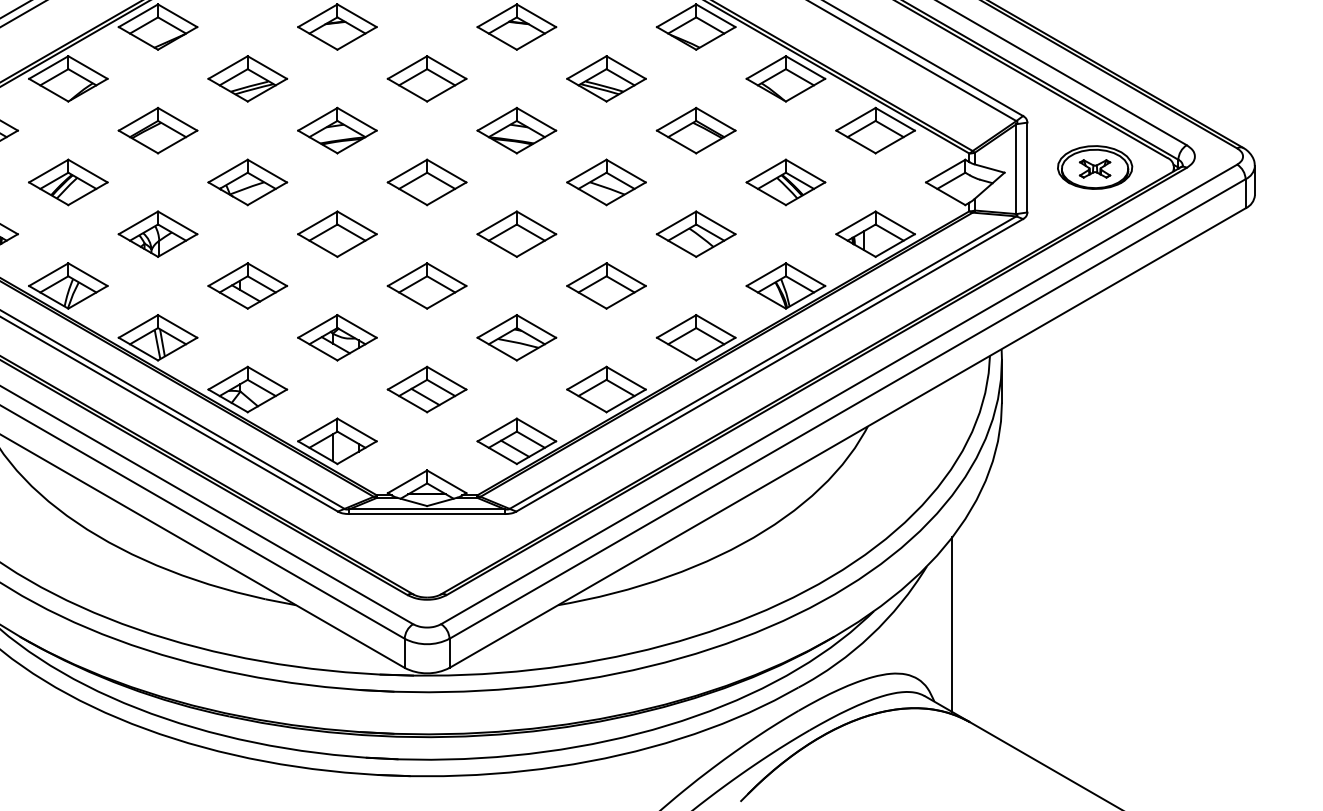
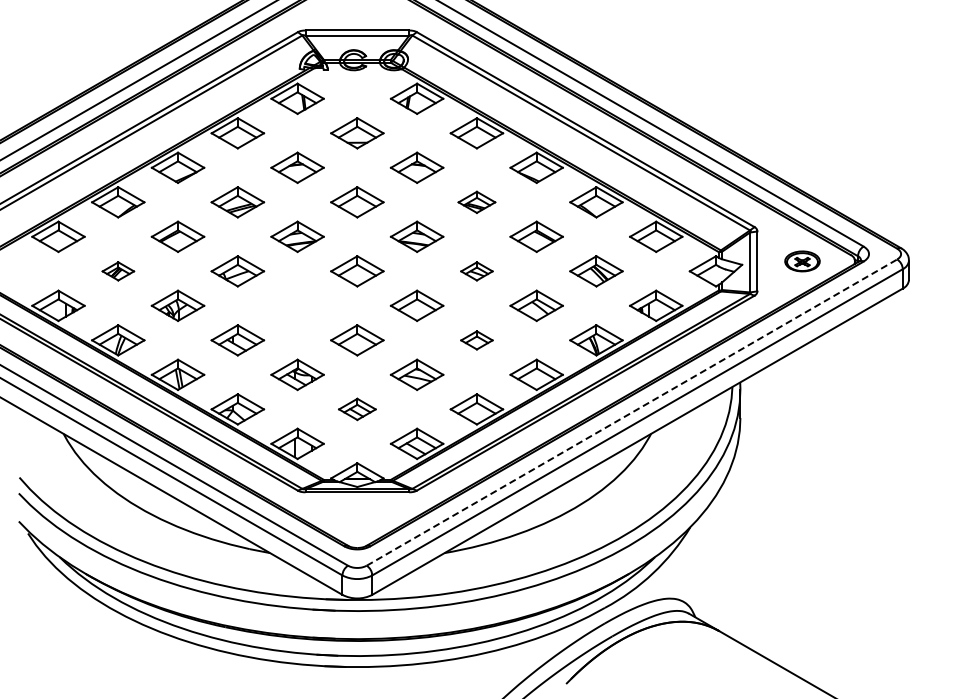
part: (605, 79) -> (476, 202), size x0.7
part: (1095, 167) -> (802, 261), size x0.7
part: (68, 182) -> (118, 271), size x0.6
part: (605, 182) -> (476, 271), size x0.6
part: (337, 233) -> (297, 305), removed
part: (605, 286) -> (476, 340), size x0.6
part: (427, 389) -> (357, 409), size x0.7
line: (839, 394) -> (632, 412), solid -> dashed
line: (952, 623) -> (707, 565), removed

